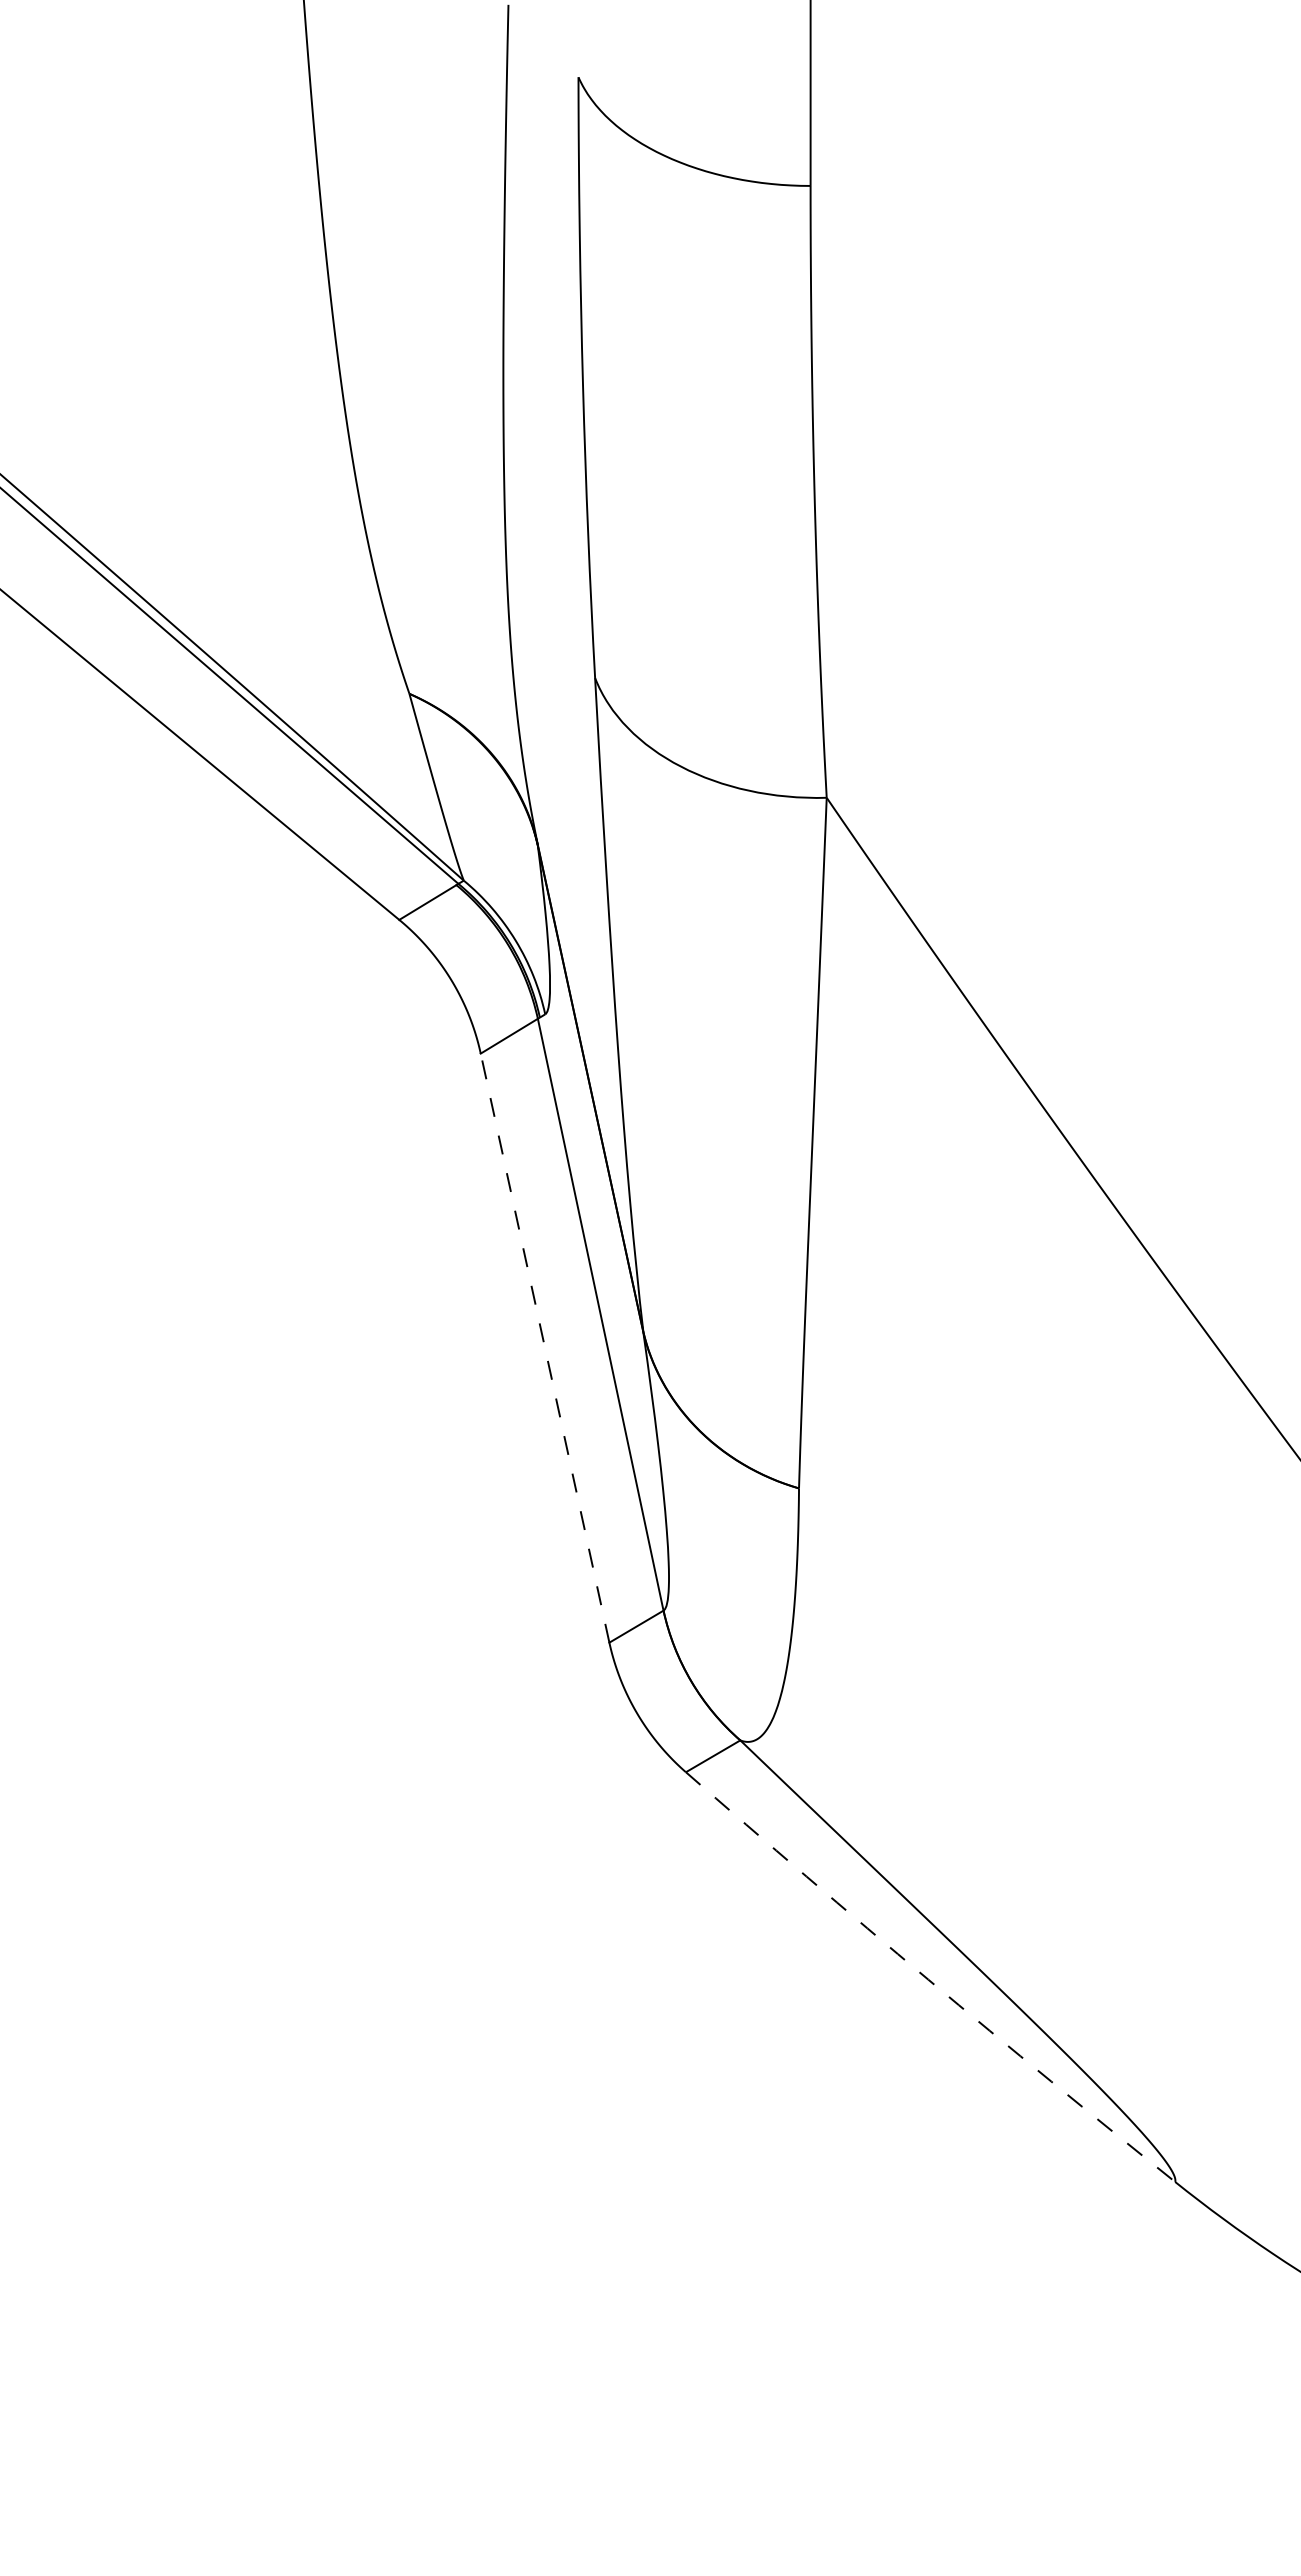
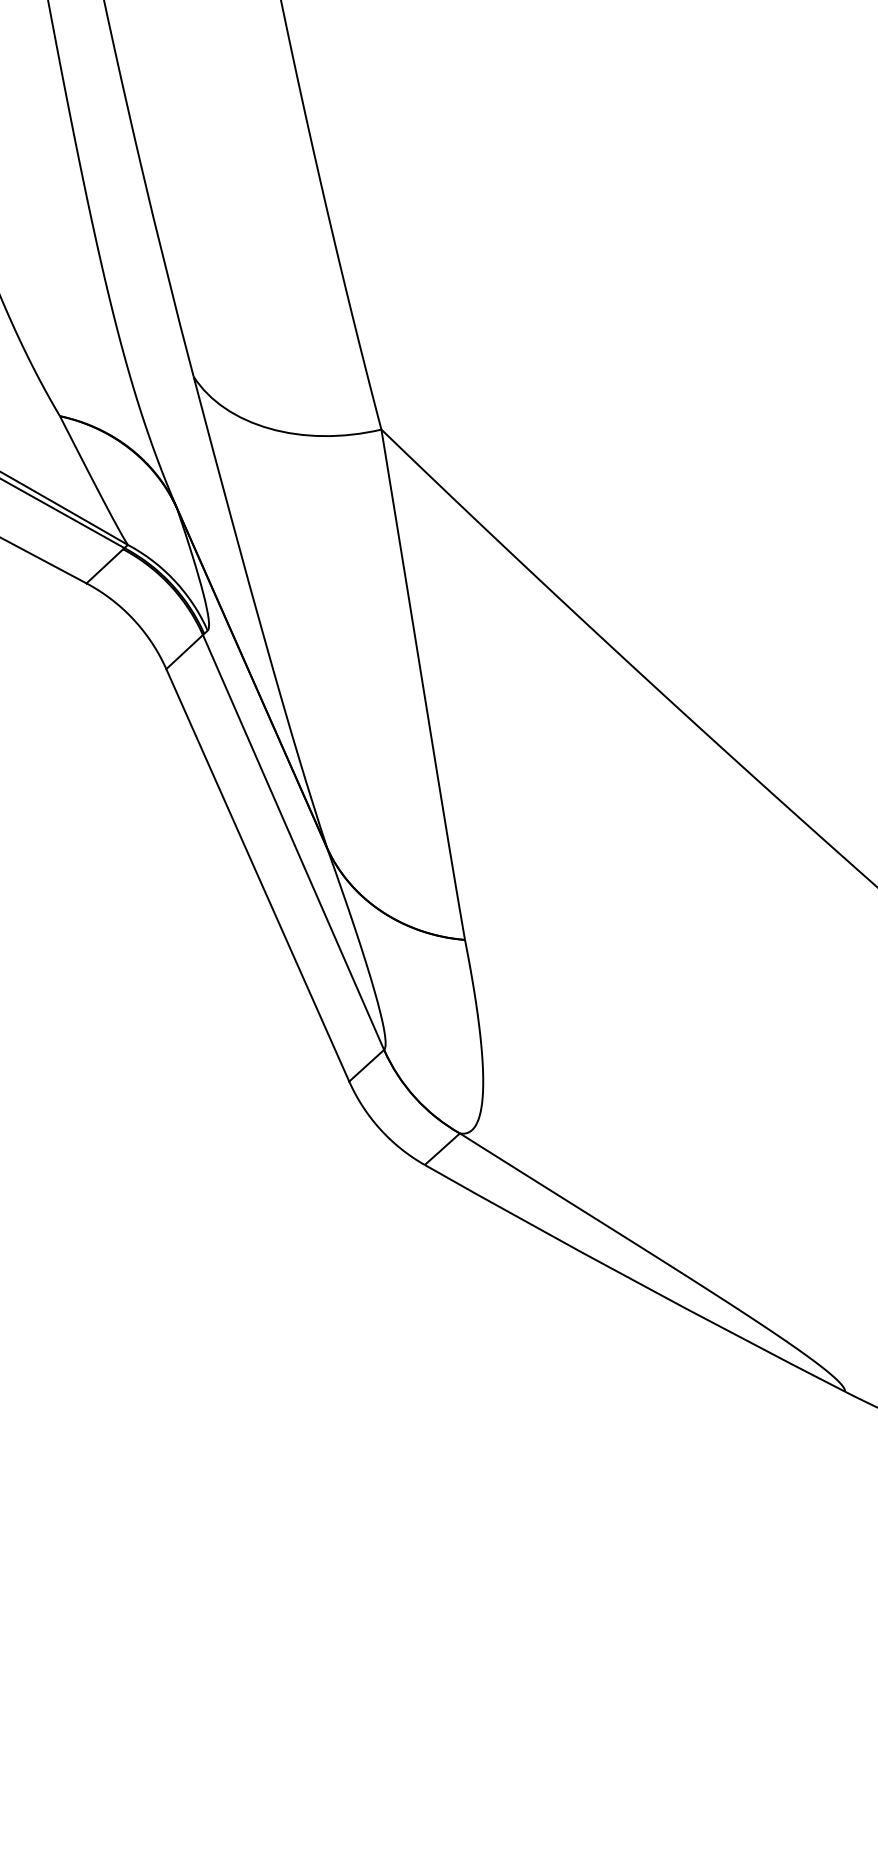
line: (544, 1347) -> (257, 874), dashed -> solid
arc: (928, 1979) -> (633, 1280), dashed -> solid

